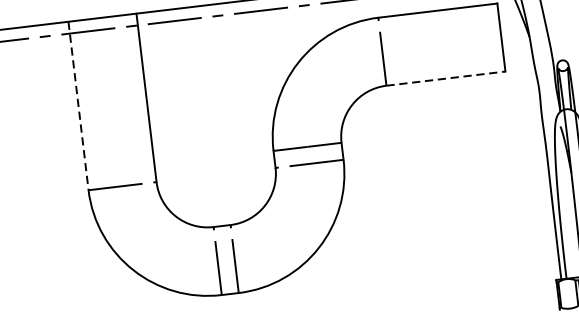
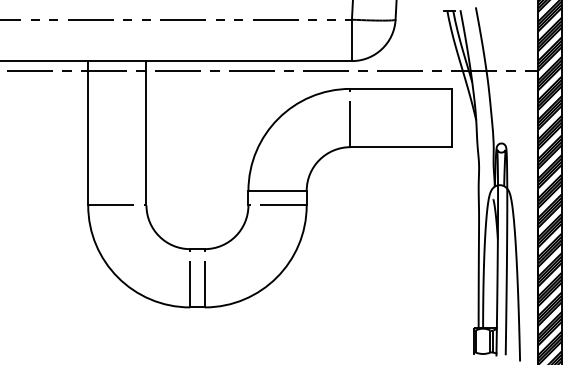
line: (446, 79) -> (401, 147), dashed -> solid
line: (78, 106) -> (88, 133), dashed -> solid

